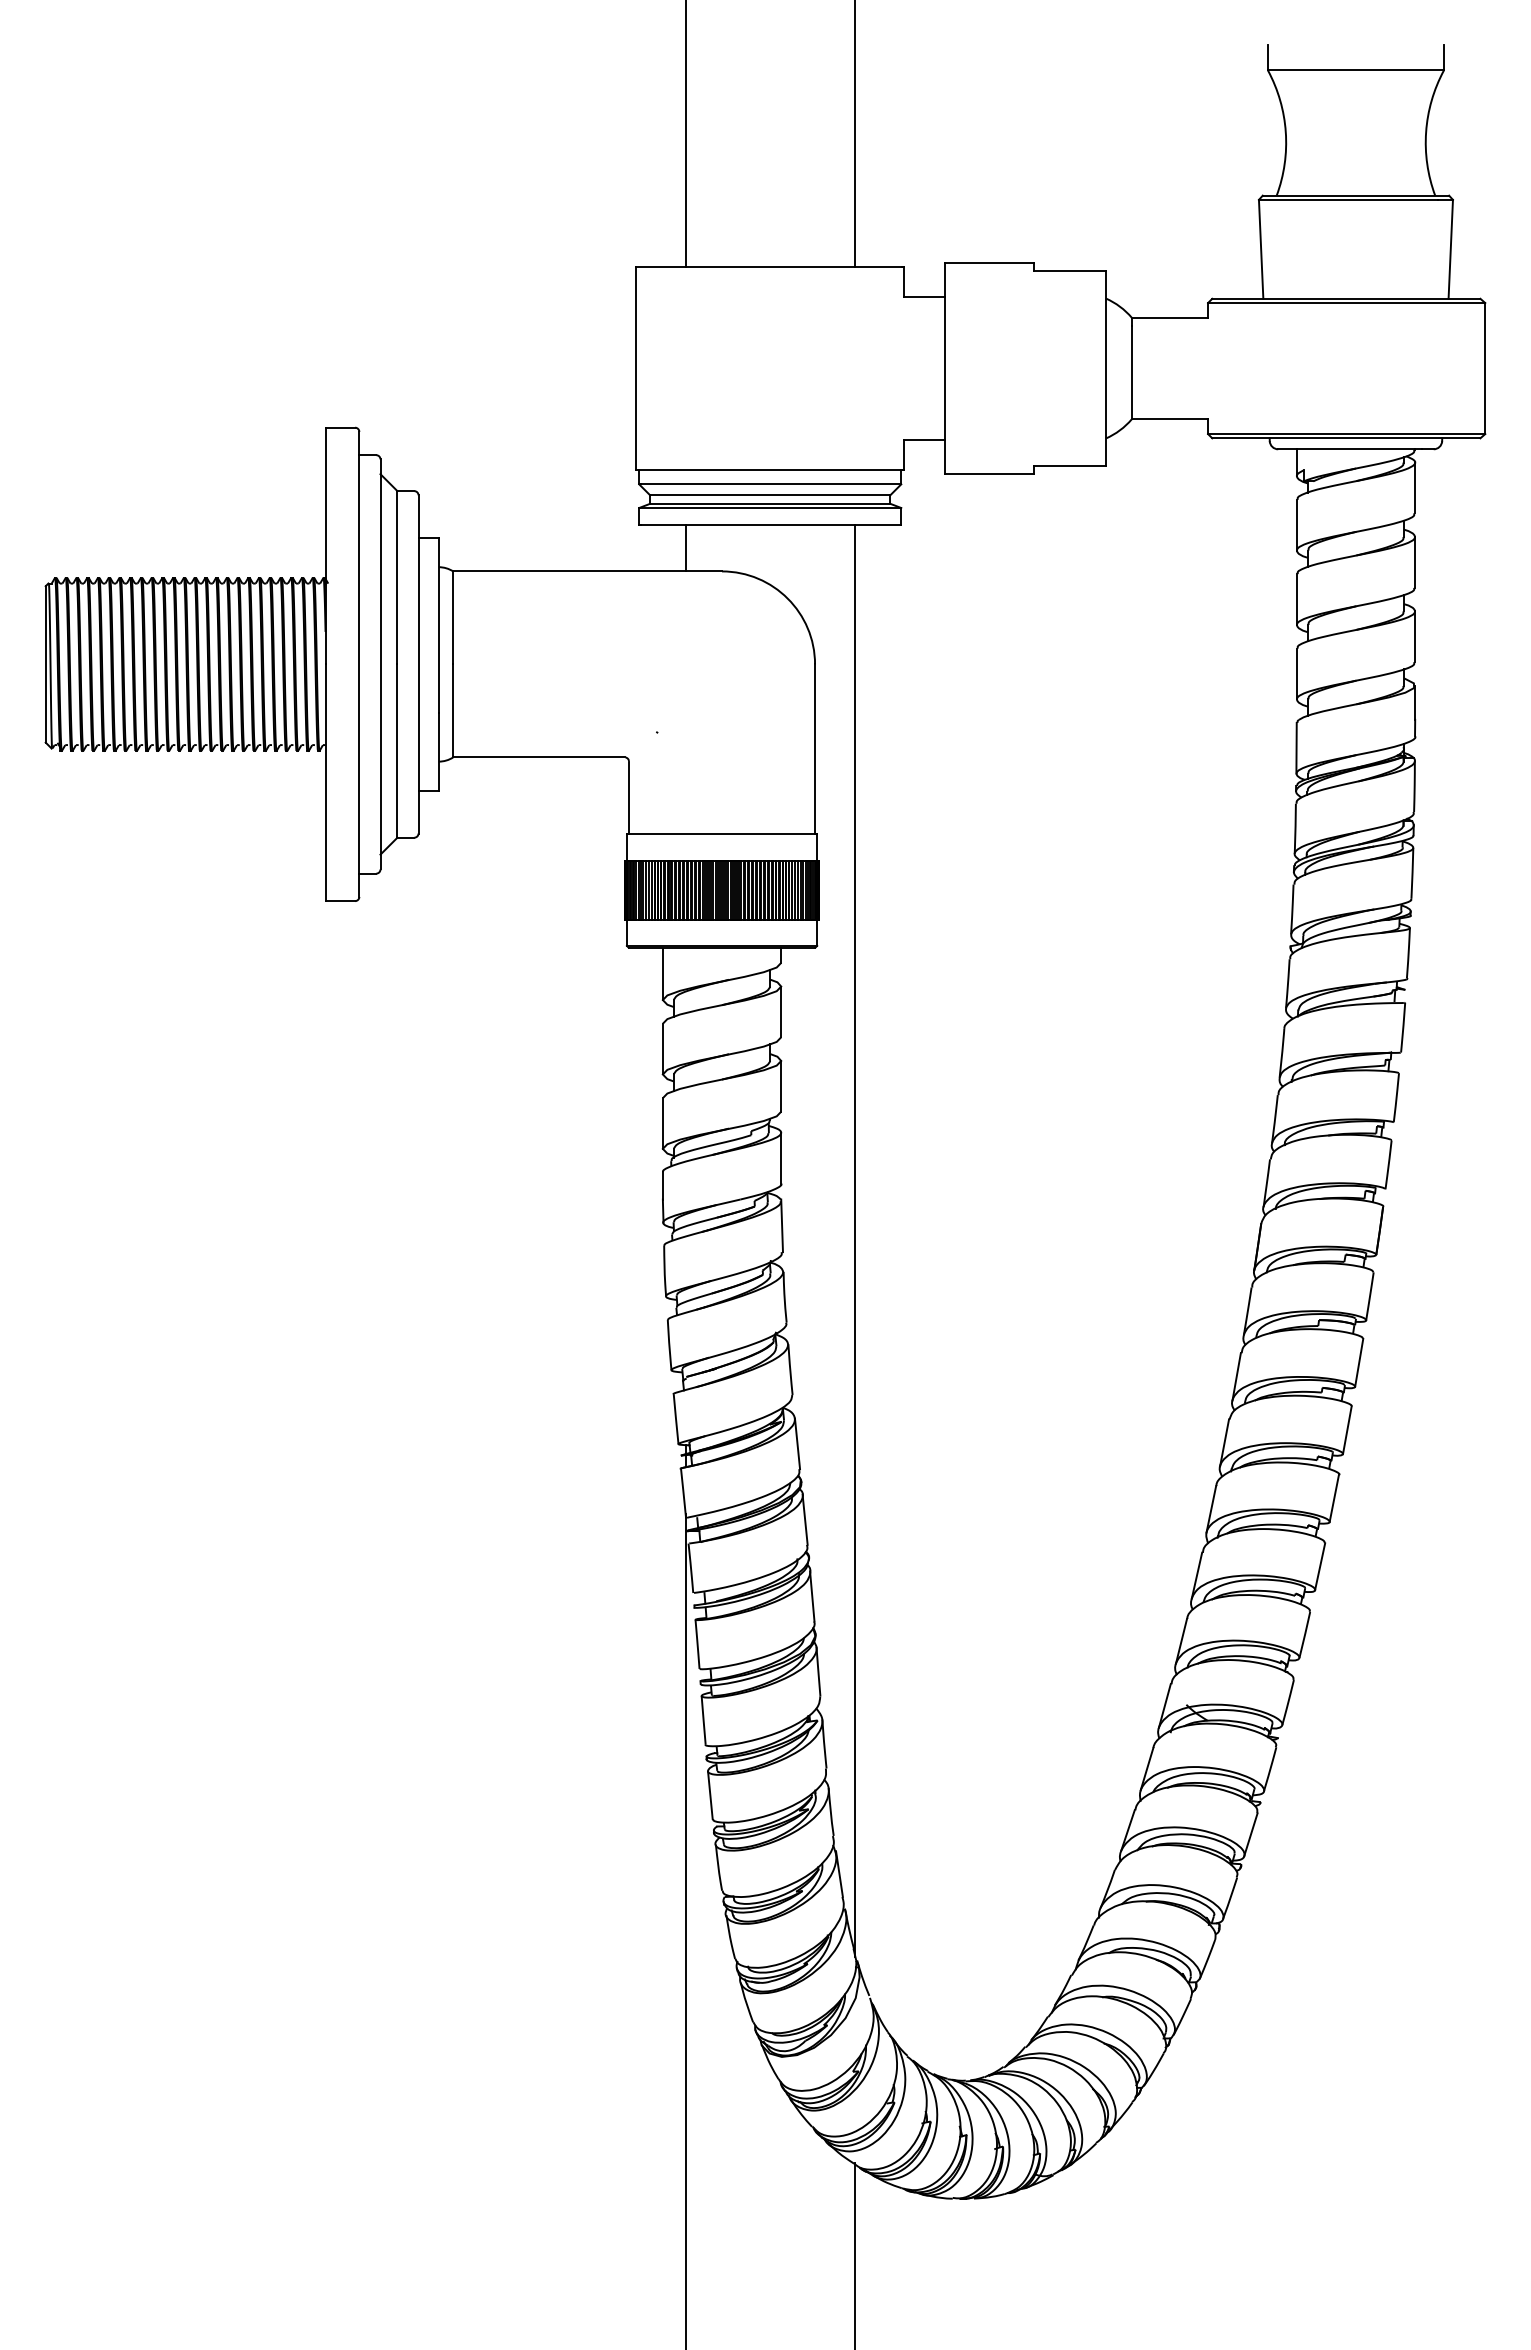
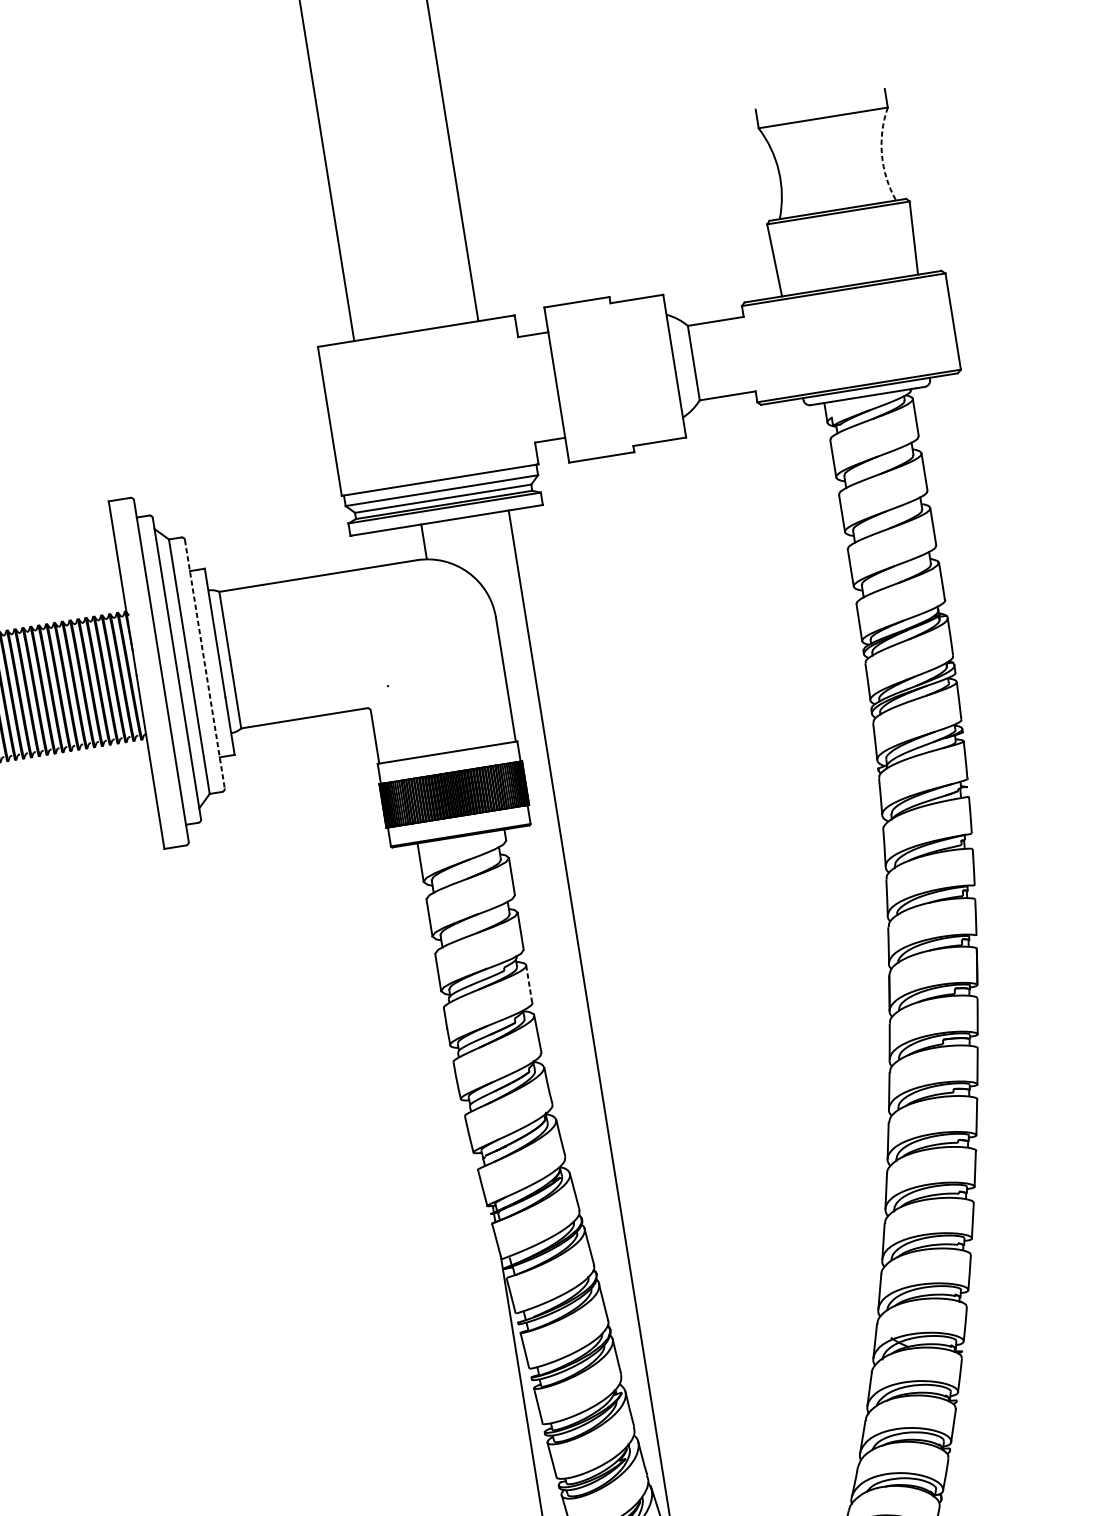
arc: (1426, 132) -> (882, 155), solid -> dashed
line: (685, 547) -> (423, 541), moved
line: (418, 664) -> (204, 664), solid -> dashed
line: (781, 1157) -> (529, 983), solid -> dashed

